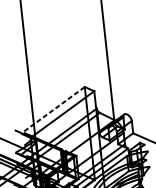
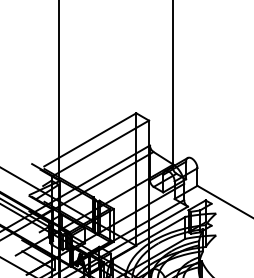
line: (54, 108) -> (90, 139), dashed -> solid

